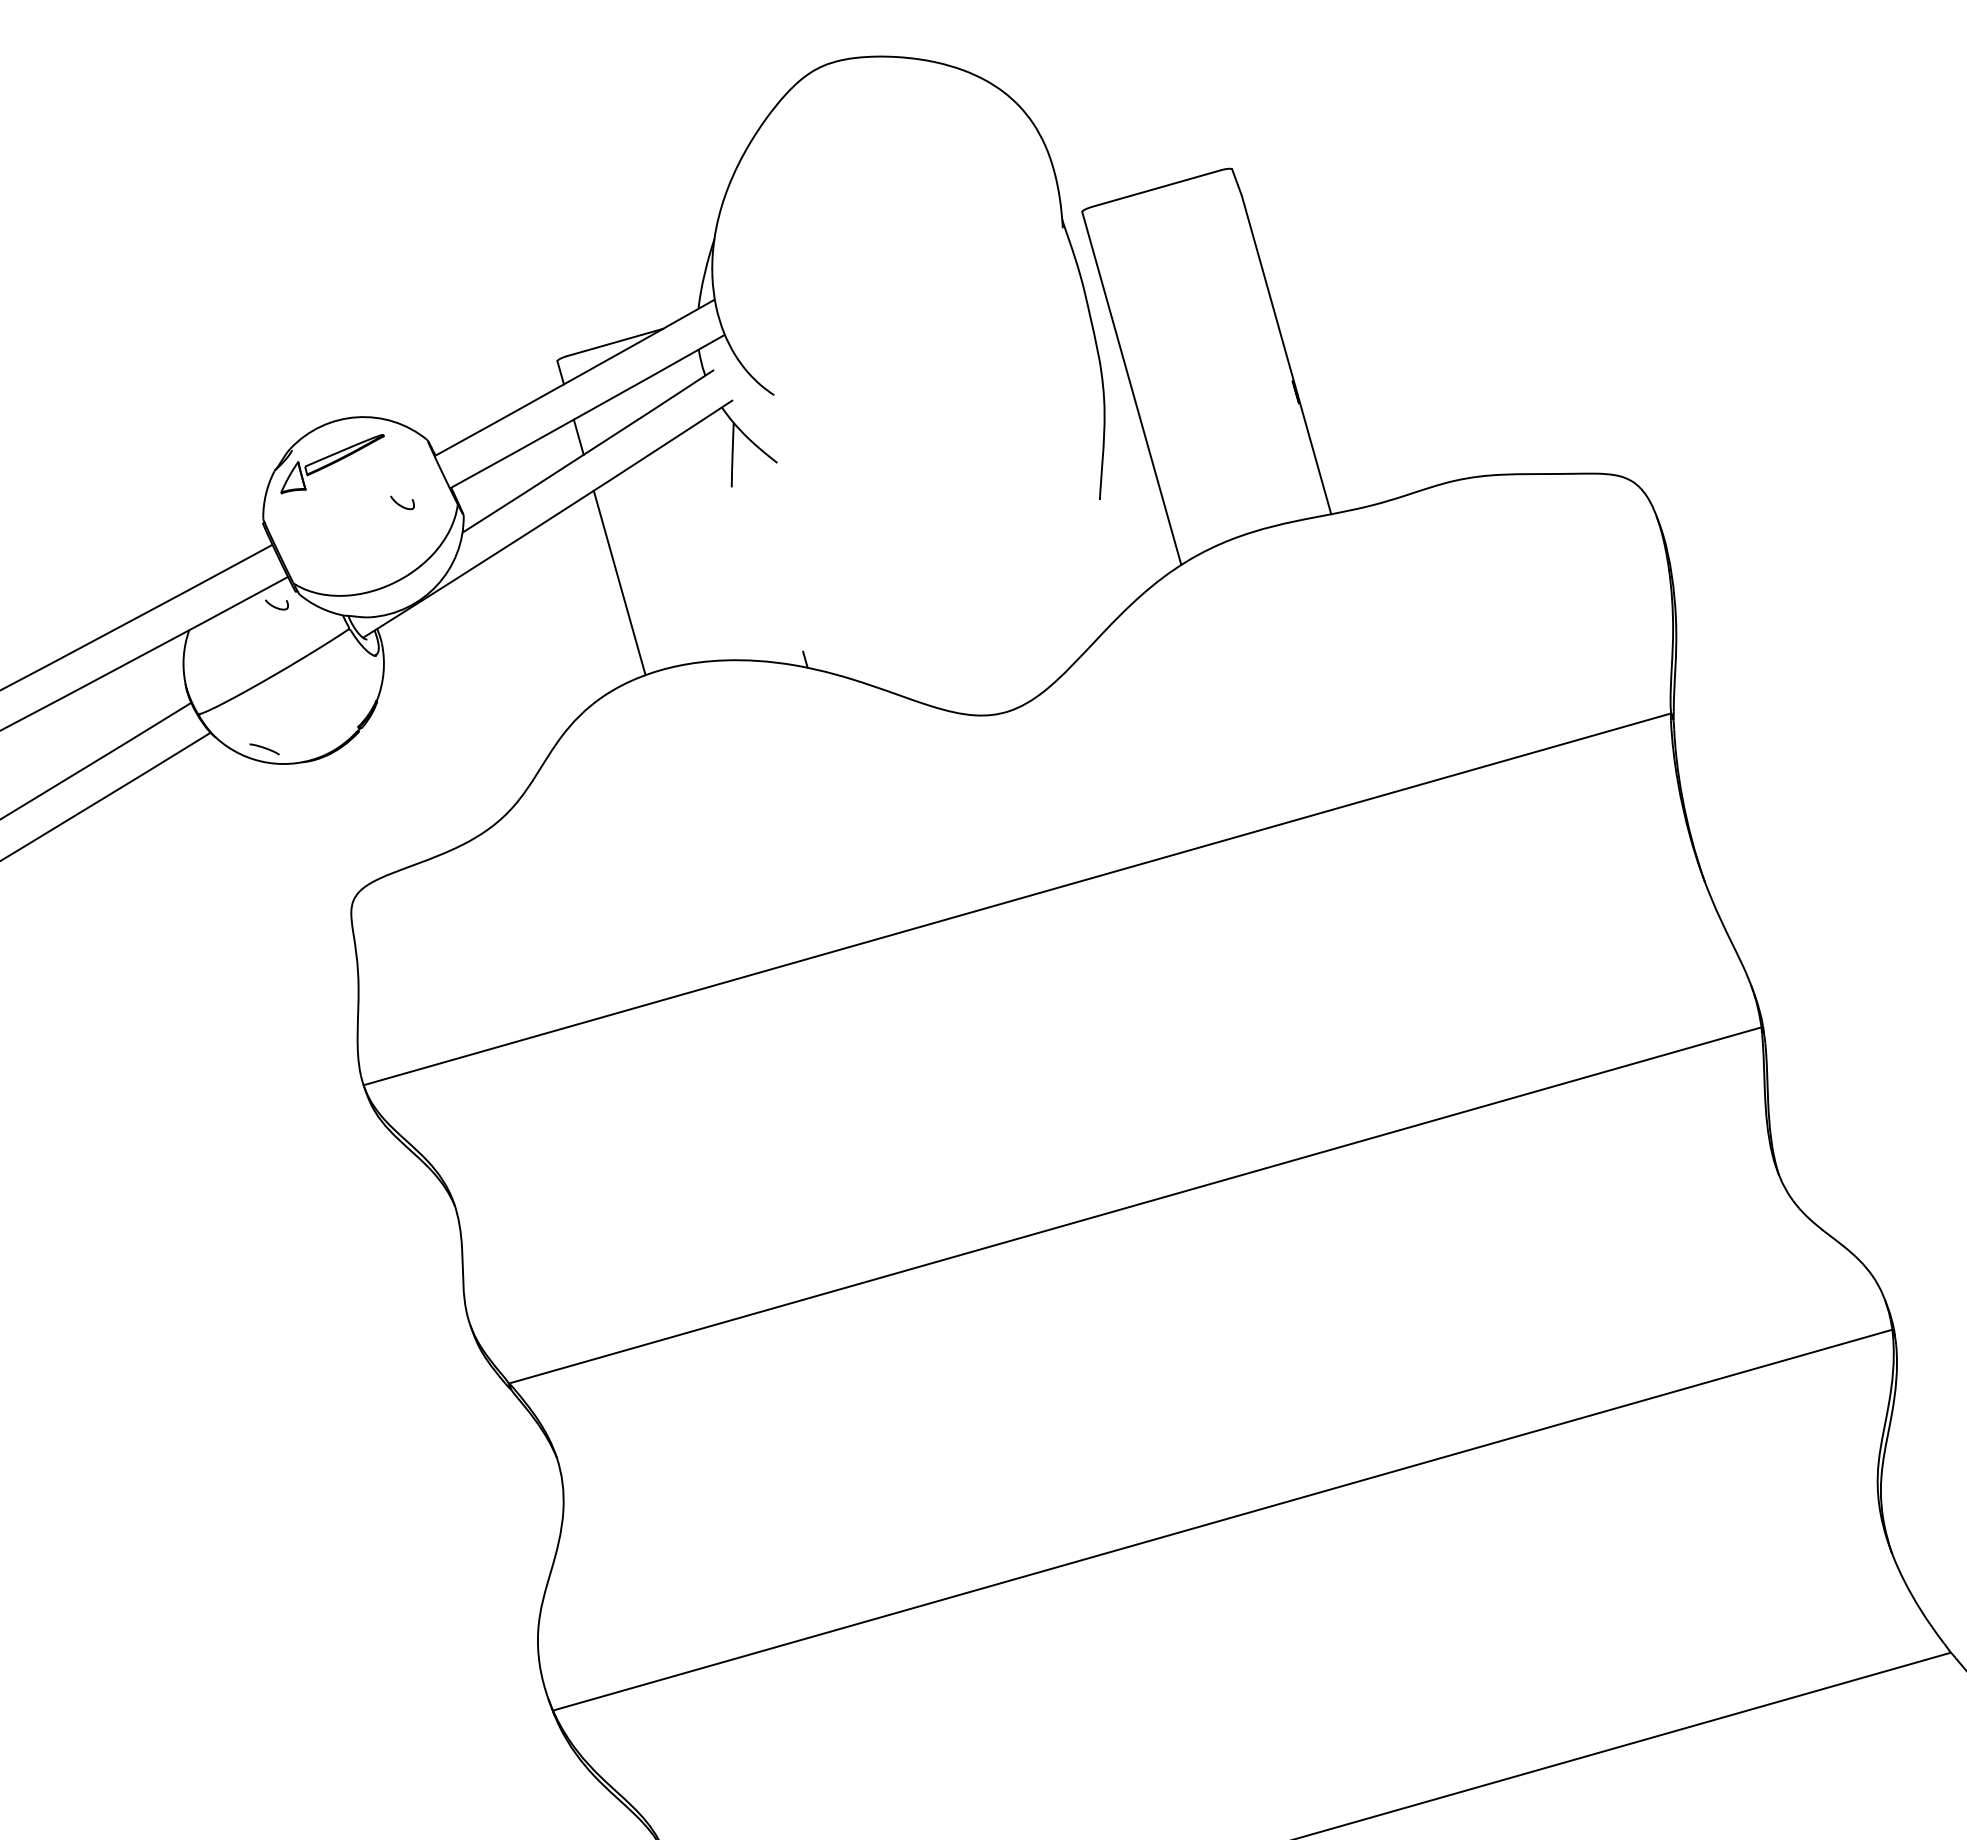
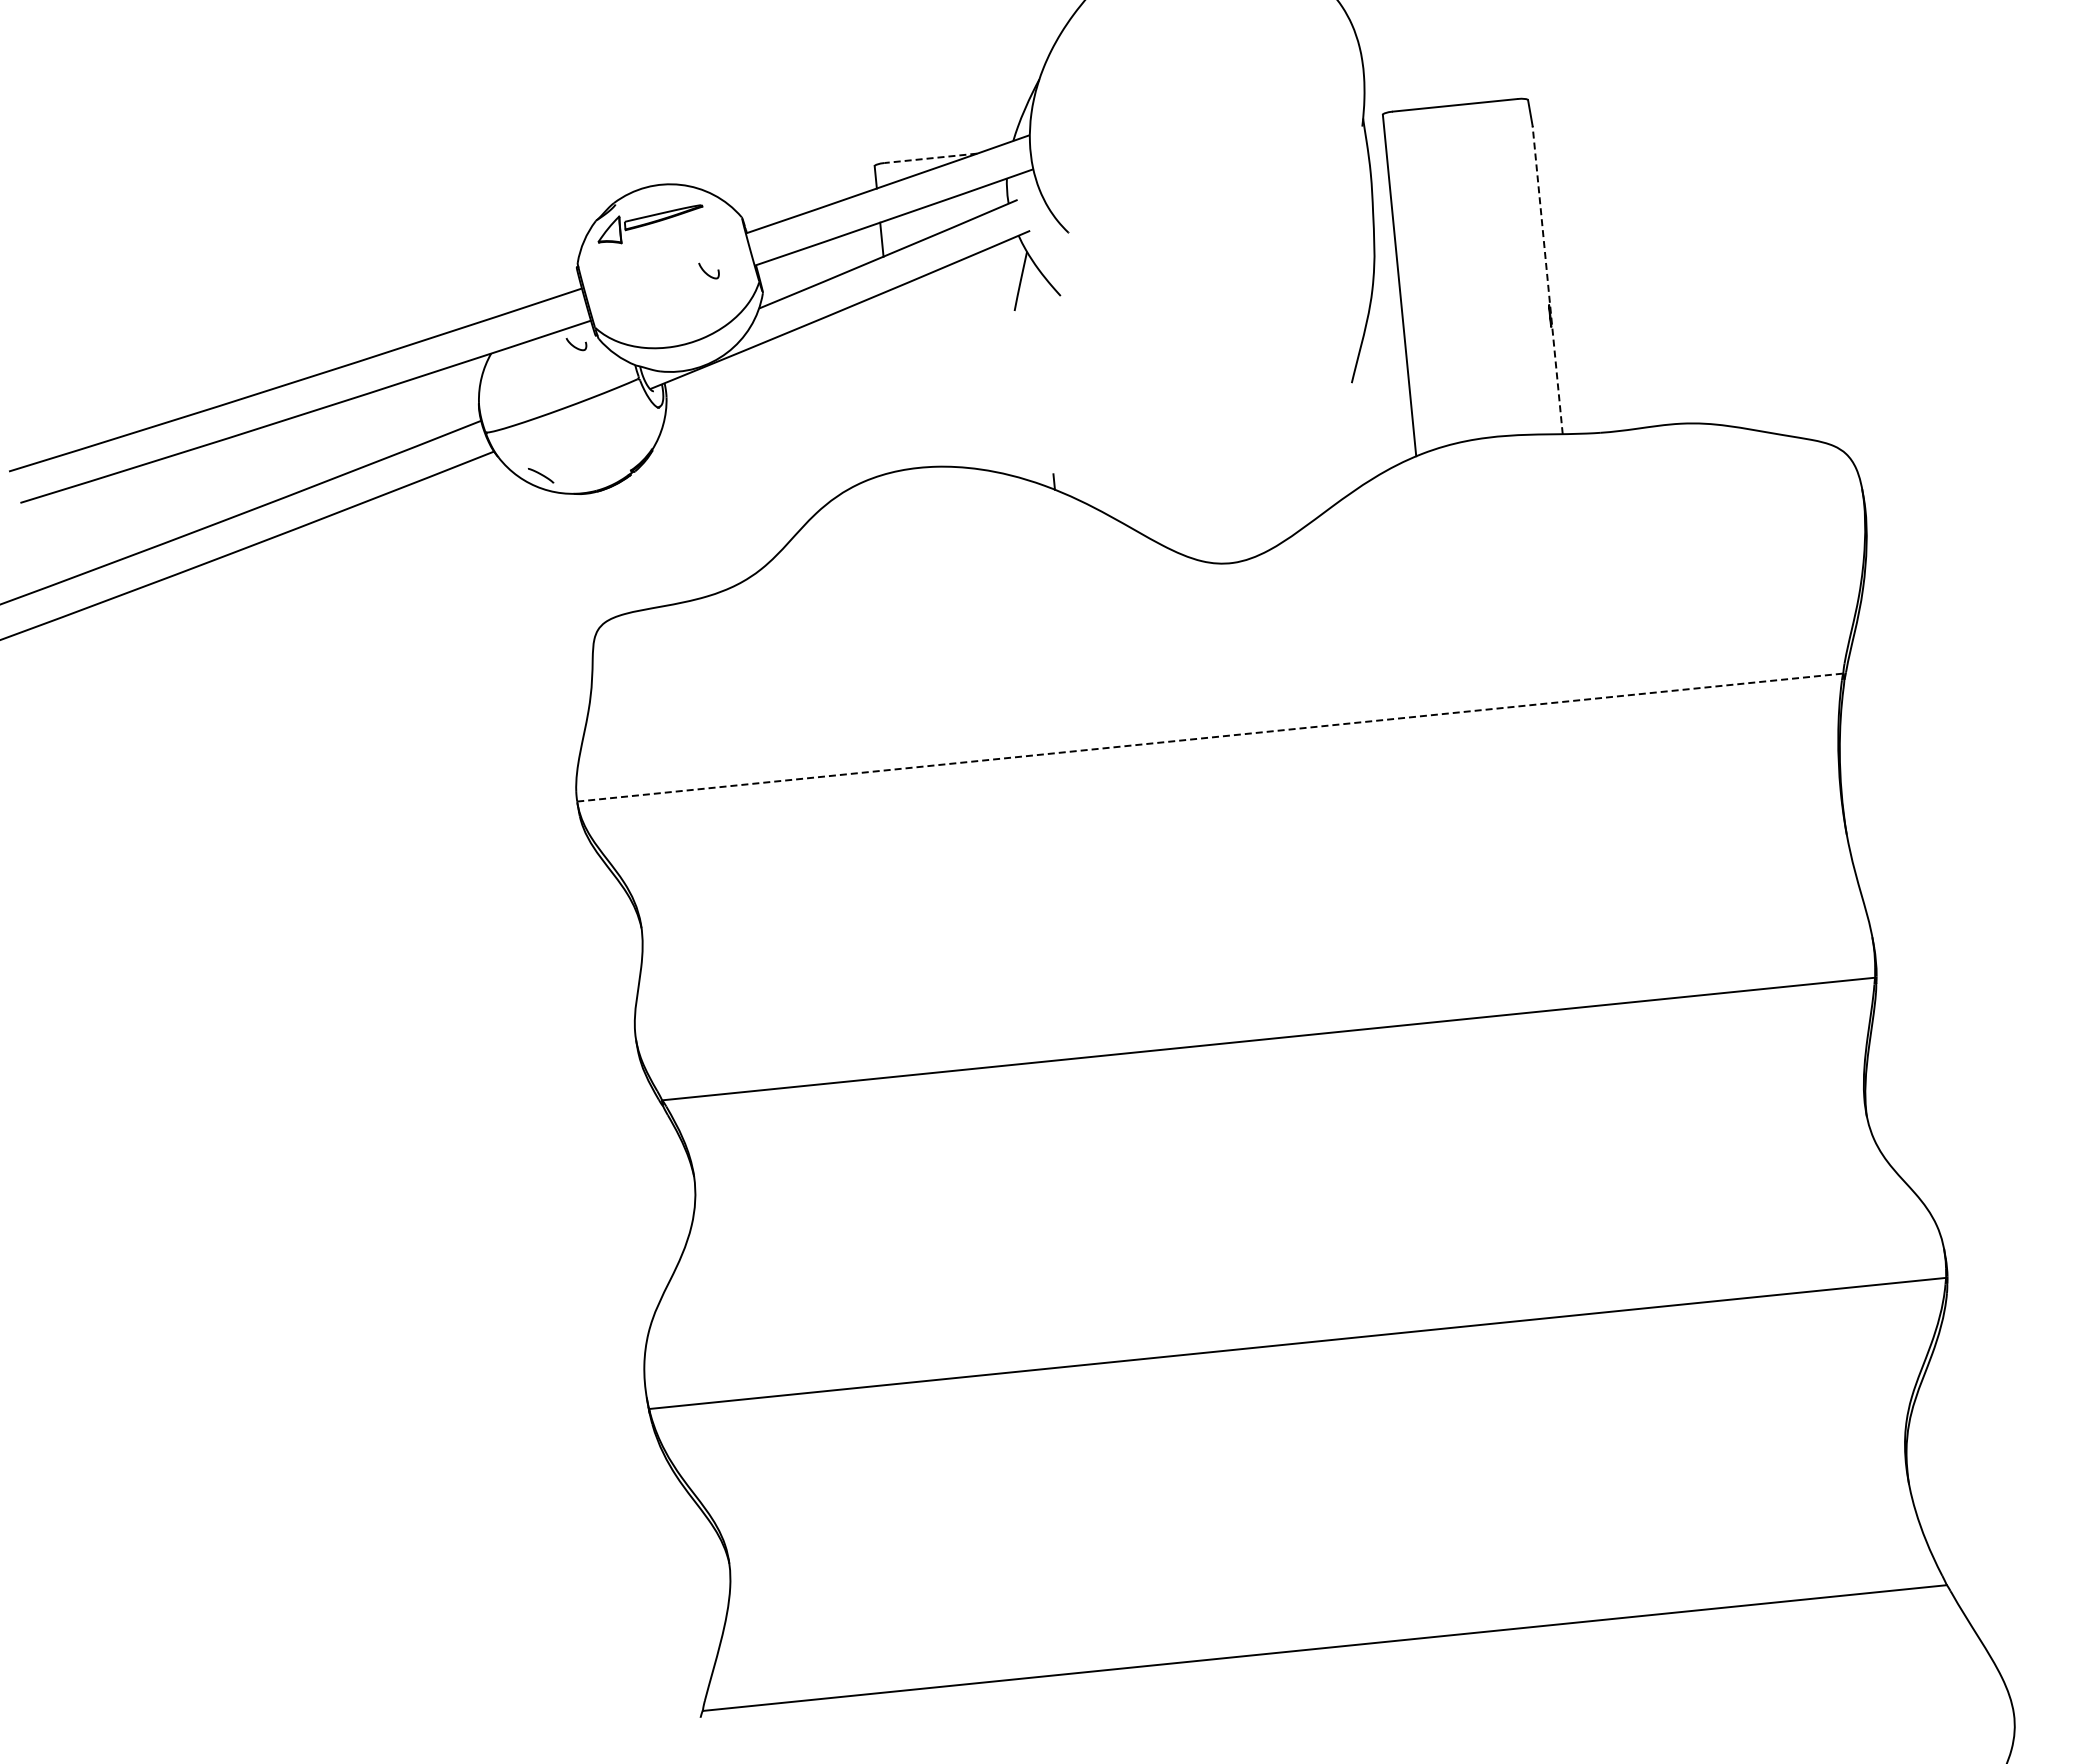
line: (615, 342) -> (931, 158), solid -> dashed
line: (1286, 355) -> (1547, 280), solid -> dashed
line: (619, 582) -> (895, 380), removed
line: (1017, 899) -> (1210, 737), solid -> dashed

